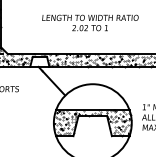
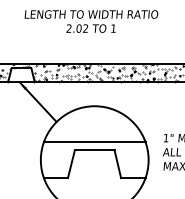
hatch: (91, 123) -> (92, 160), removed

